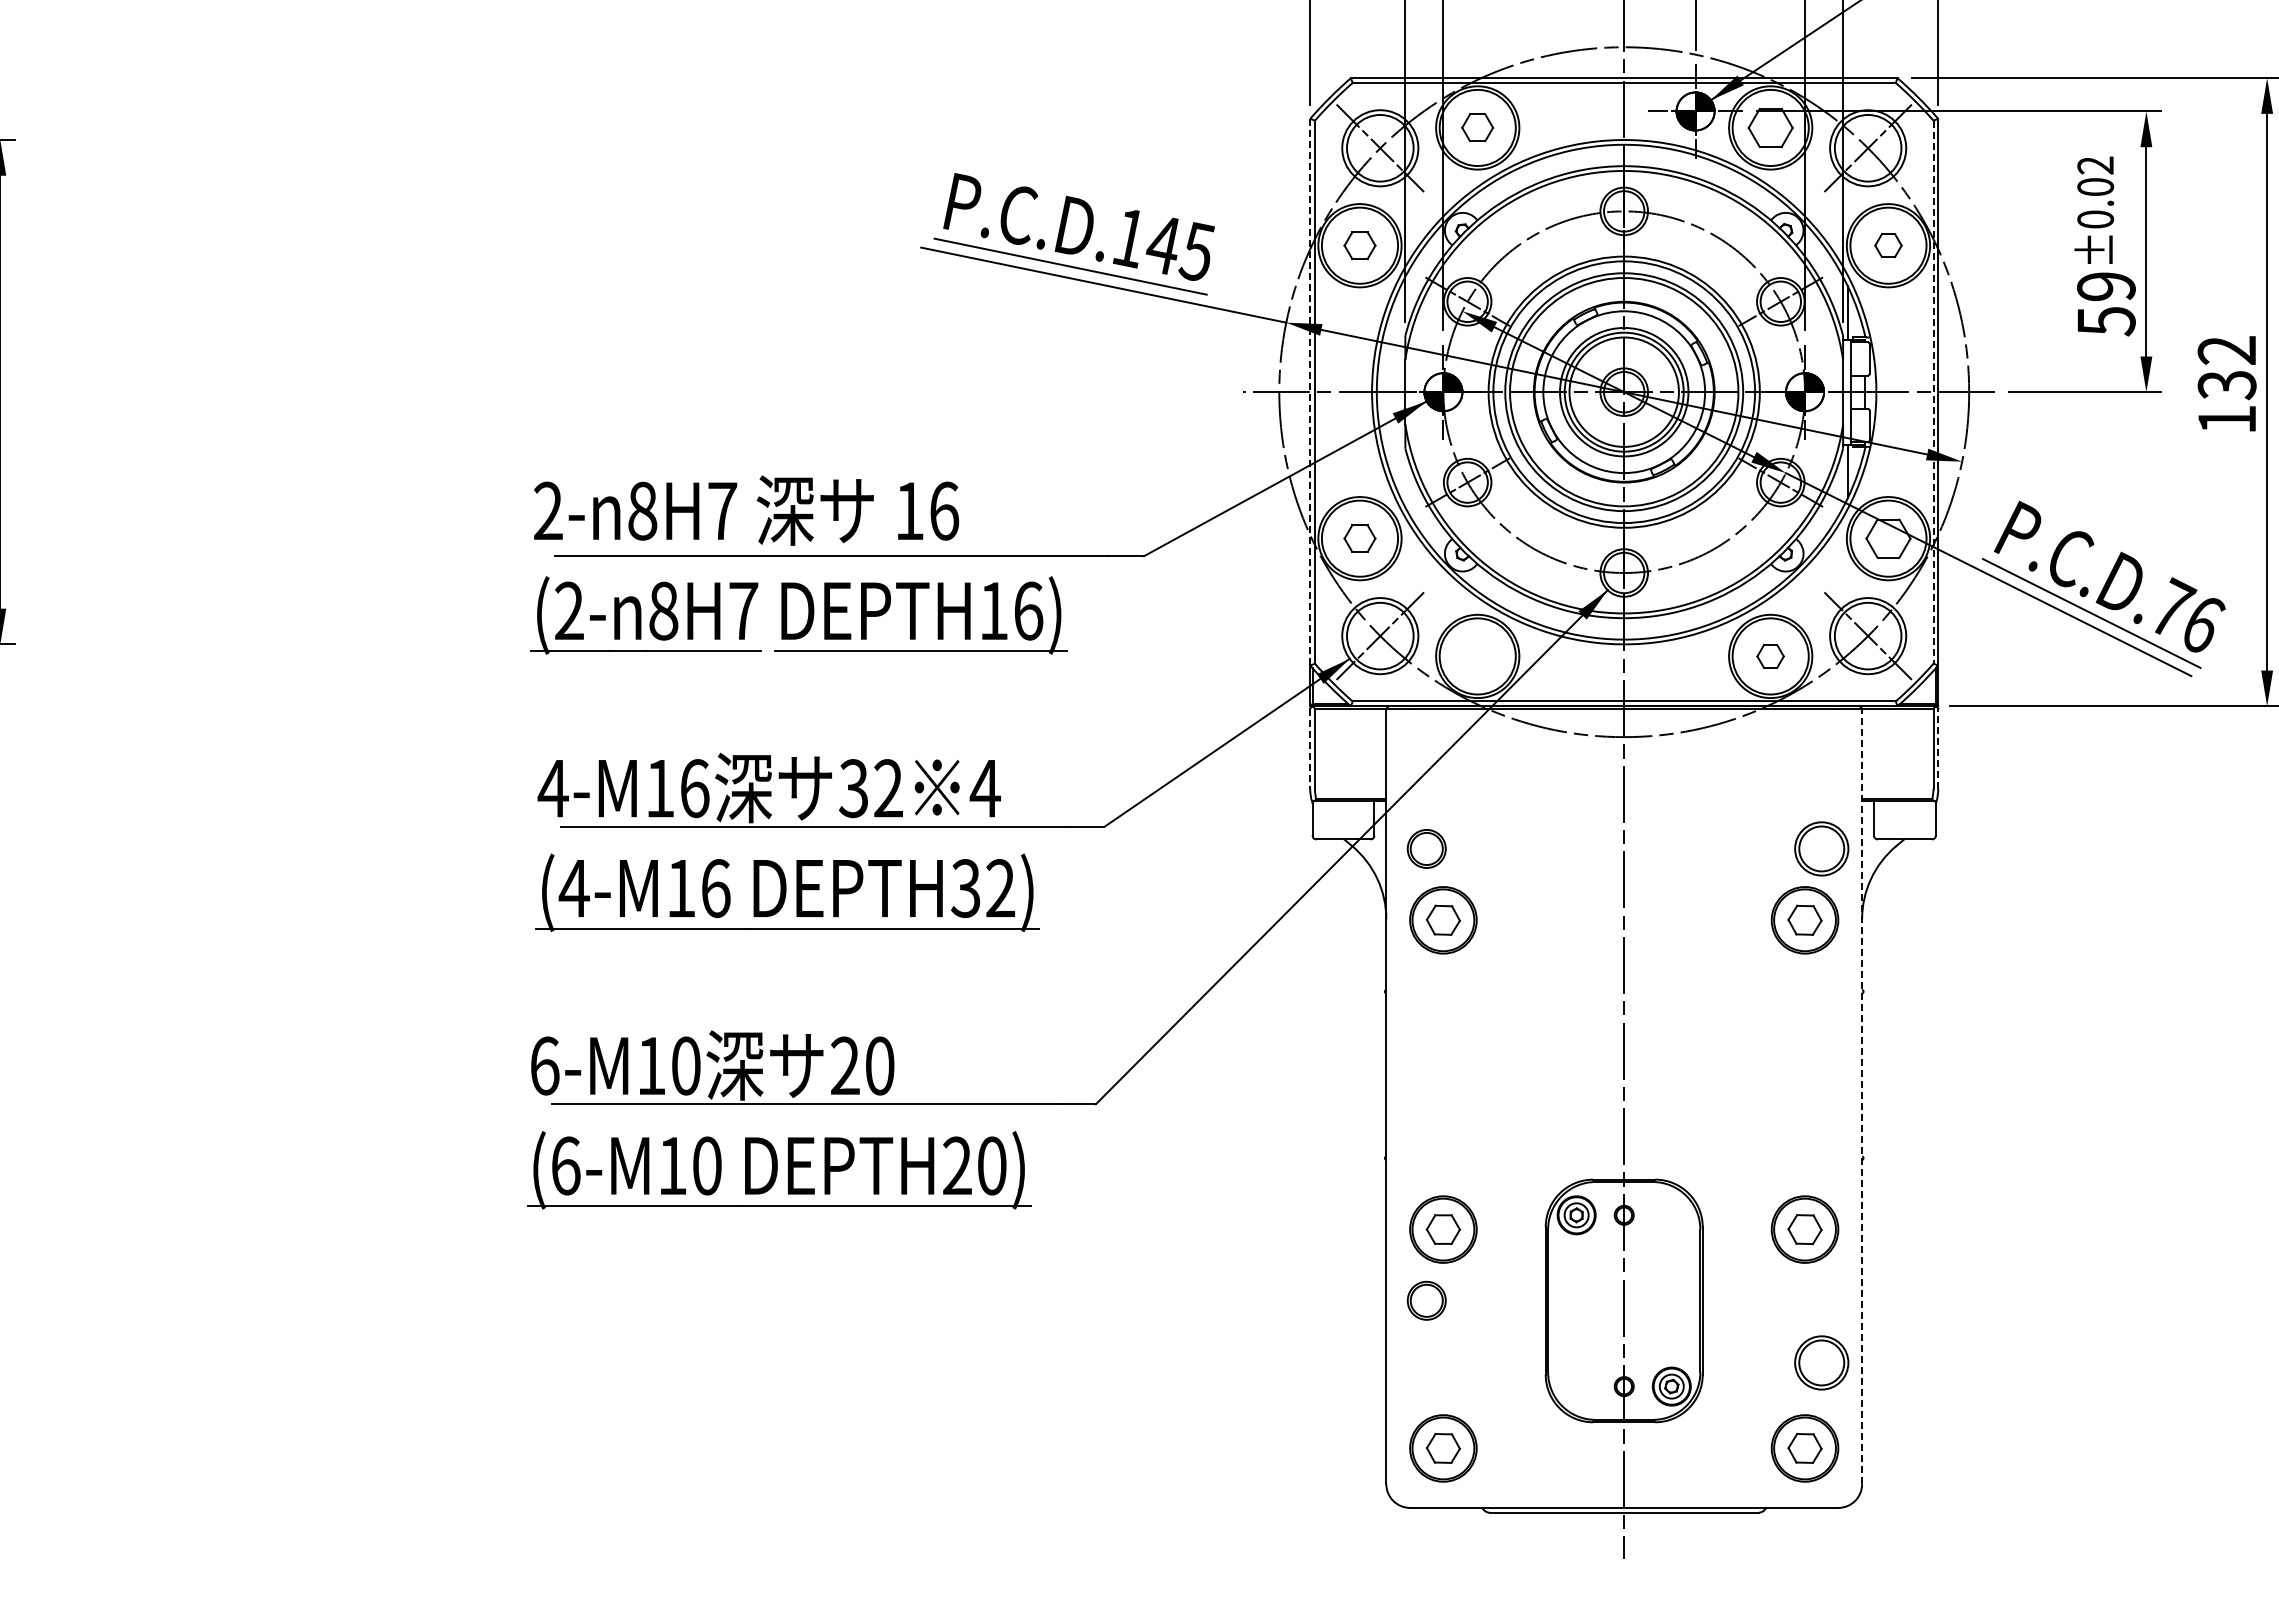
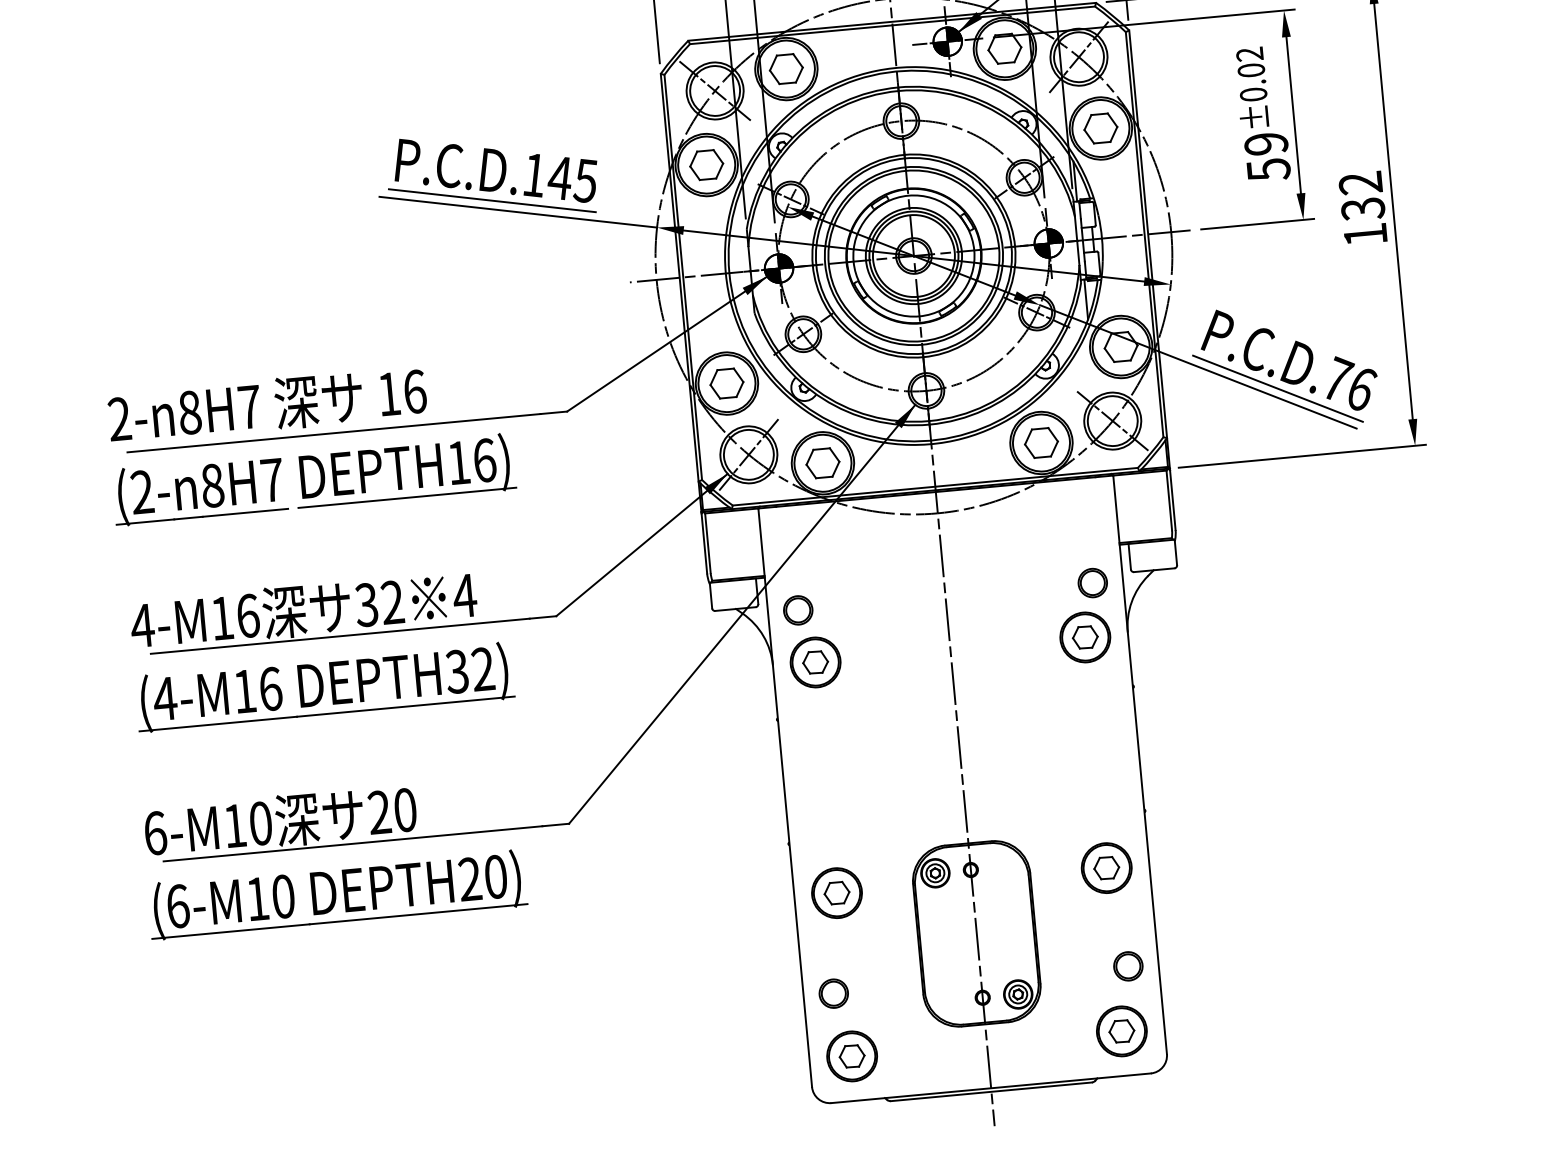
part: (1477, 127) -> (786, 68), size x1.43
part: (1359, 245) -> (706, 164), size x1.43
part: (1888, 245) -> (1100, 128), size x1.67
line: (1310, 392) -> (679, 277), dashed -> solid
line: (1933, 392) -> (1144, 234), dashed -> solid
part: (1359, 538) -> (726, 383), size x1.43
part: (1477, 656) -> (822, 463), added
part: (1770, 656) -> (1041, 443), size x1.67
line: (1938, 748) -> (1173, 500), dashed -> solid
line: (1310, 749) -> (704, 544), dashed -> solid
part: (1821, 848) -> (1092, 582), size x0.71
line: (1862, 1096) -> (1140, 764), dashed -> solid
part: (1426, 1300) -> (833, 993), moved
part: (1821, 1362) -> (1128, 966), size x0.71

